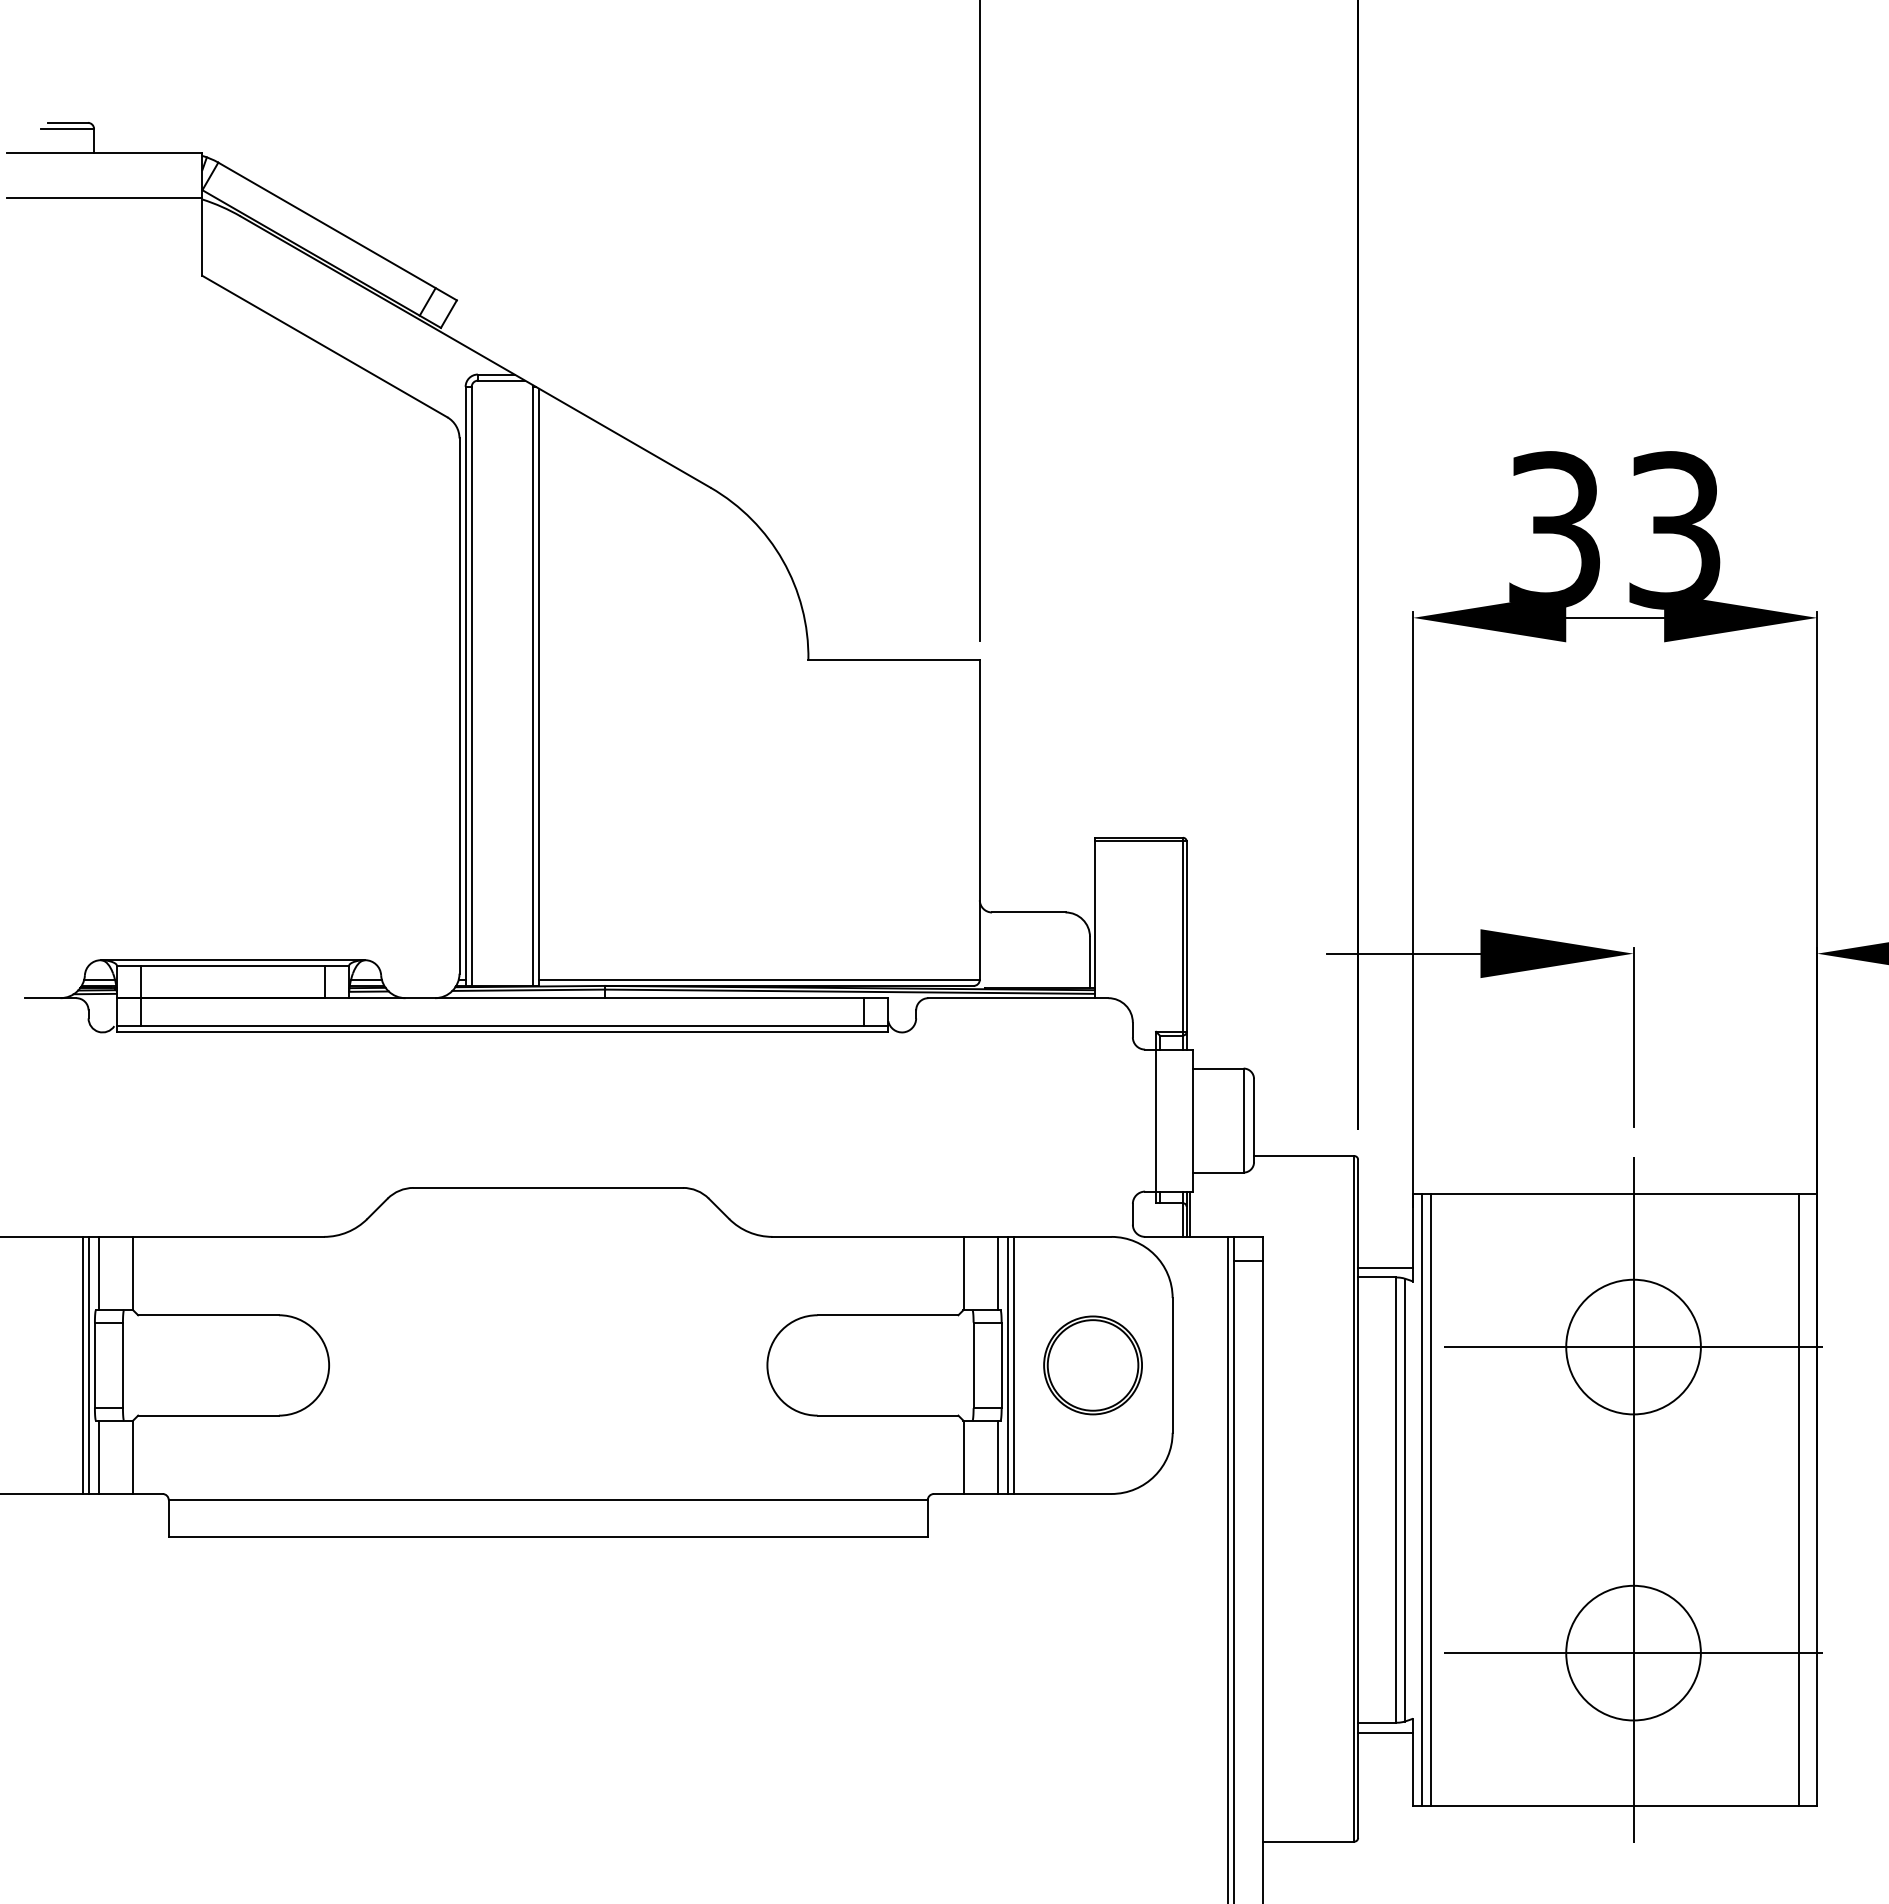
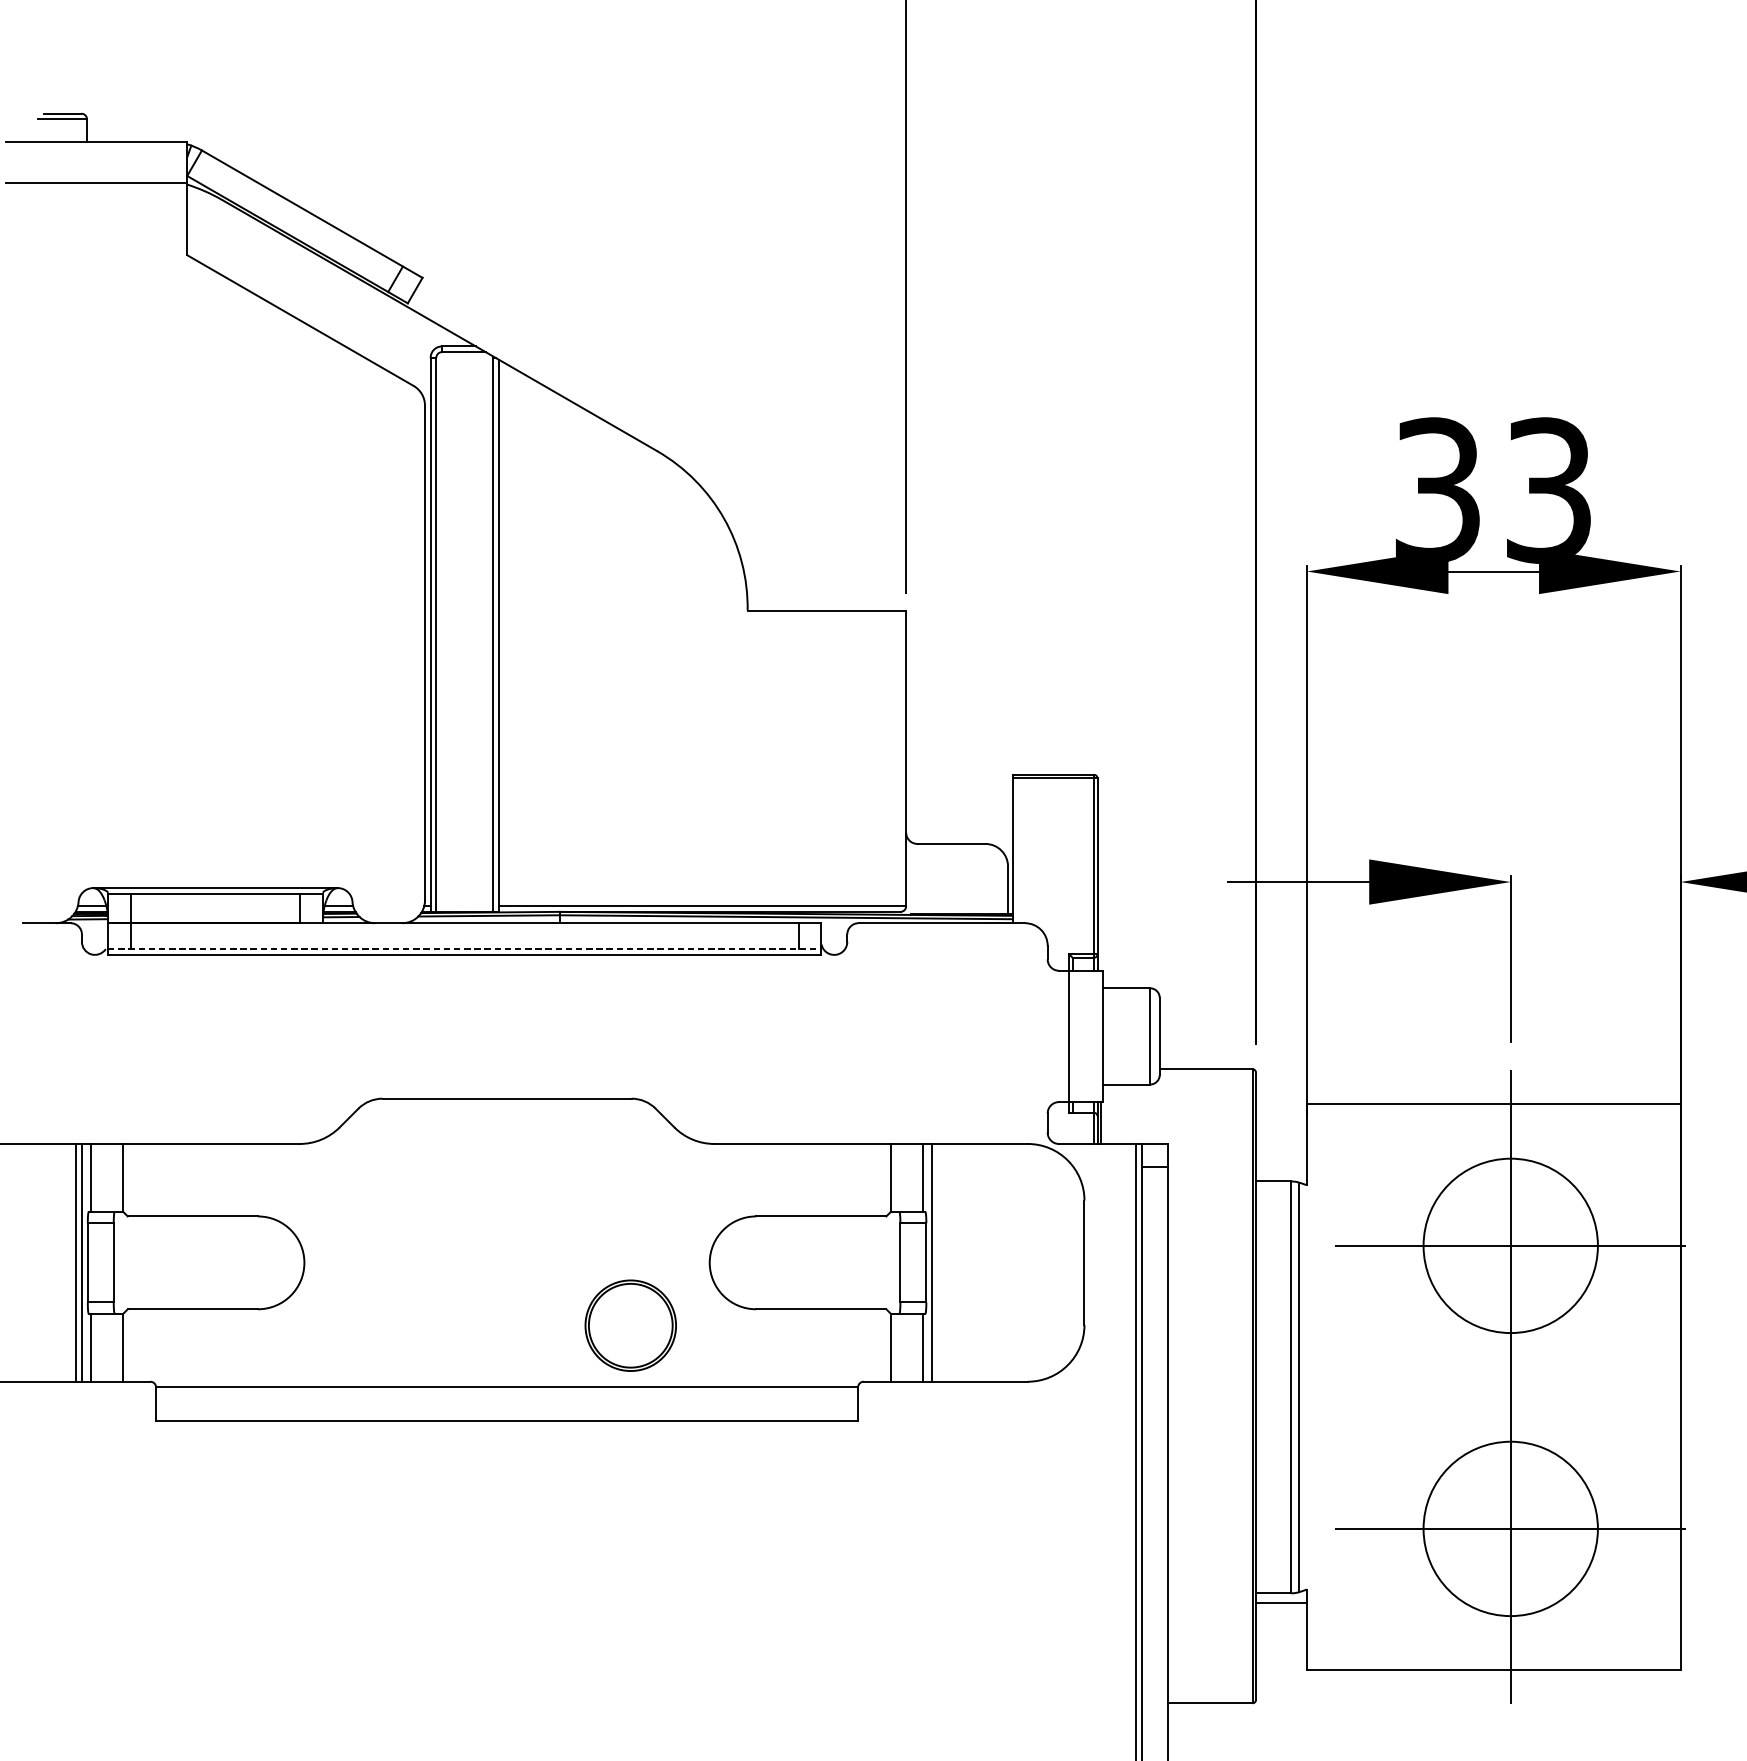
line: (502, 1026) -> (464, 949), solid -> dashed
line: (1385, 1267) -> (1281, 1172), removed
circle: (1633, 1346) -> (1510, 1245), size x1.4
line: (1013, 1364) -> (937, 1261), removed
part: (1092, 1365) -> (630, 1325), moved
line: (1421, 1500) -> (1314, 1387), removed
line: (1430, 1500) -> (1322, 1387), removed
line: (1798, 1500) -> (1663, 1387), removed
circle: (1633, 1652) -> (1510, 1528), size x1.4

